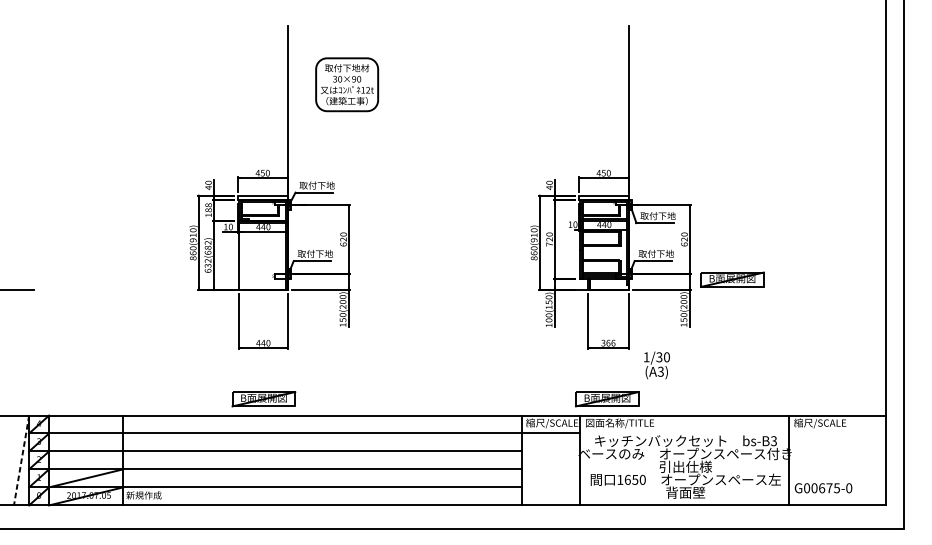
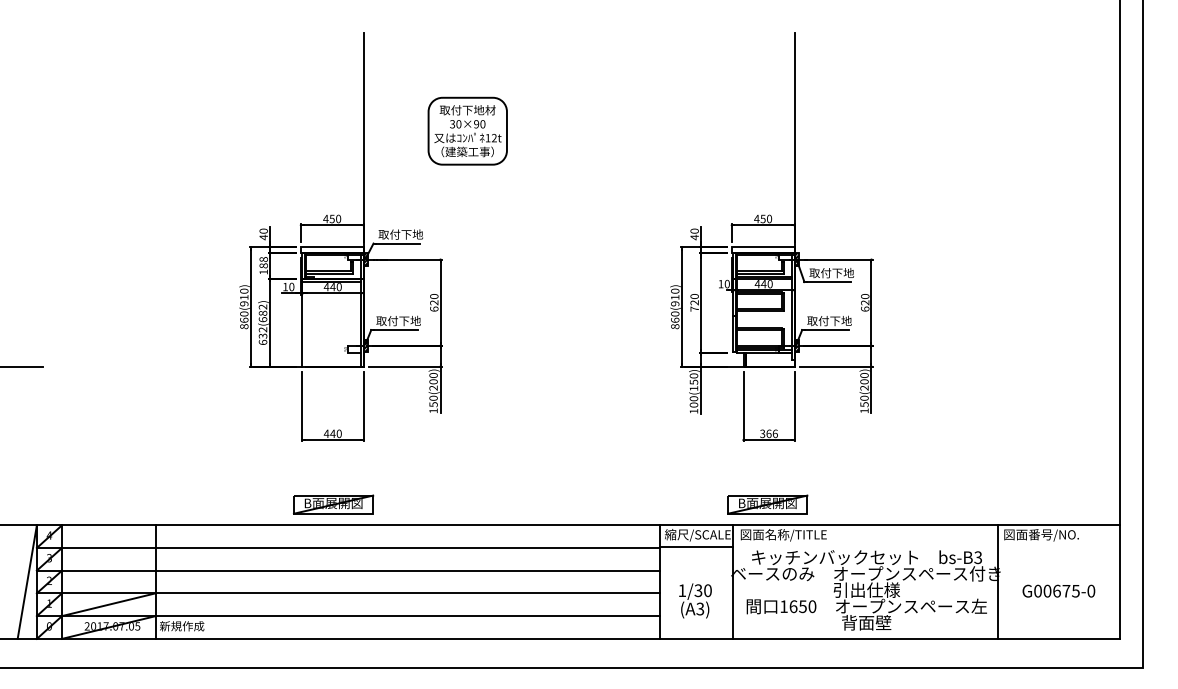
part: (346, 84) -> (467, 130), moved
part: (732, 279) -> (925, 353), removed
text: (657, 365) -> (695, 600), moved
text: (823, 423) -> (1040, 535), 縮尺/SCALE -> 図面番号/NO.
line: (21, 460) -> (27, 582), dashed -> solid
text: (823, 487) -> (1058, 590), moved

